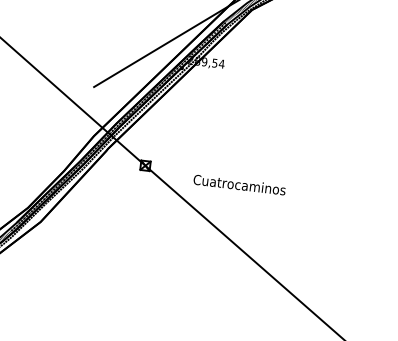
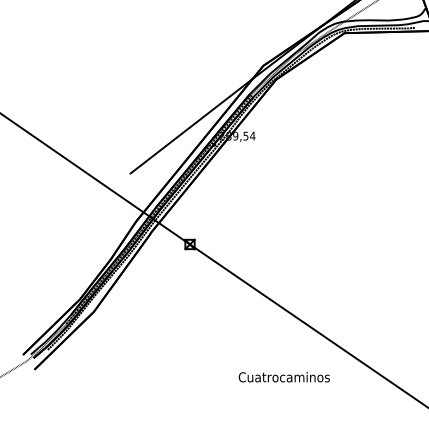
text: (238, 185) -> (283, 377), moved

